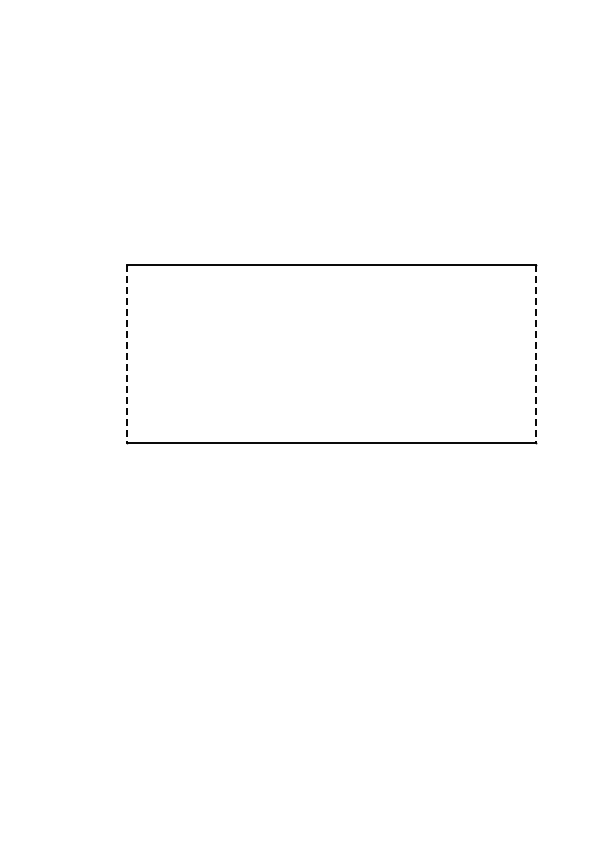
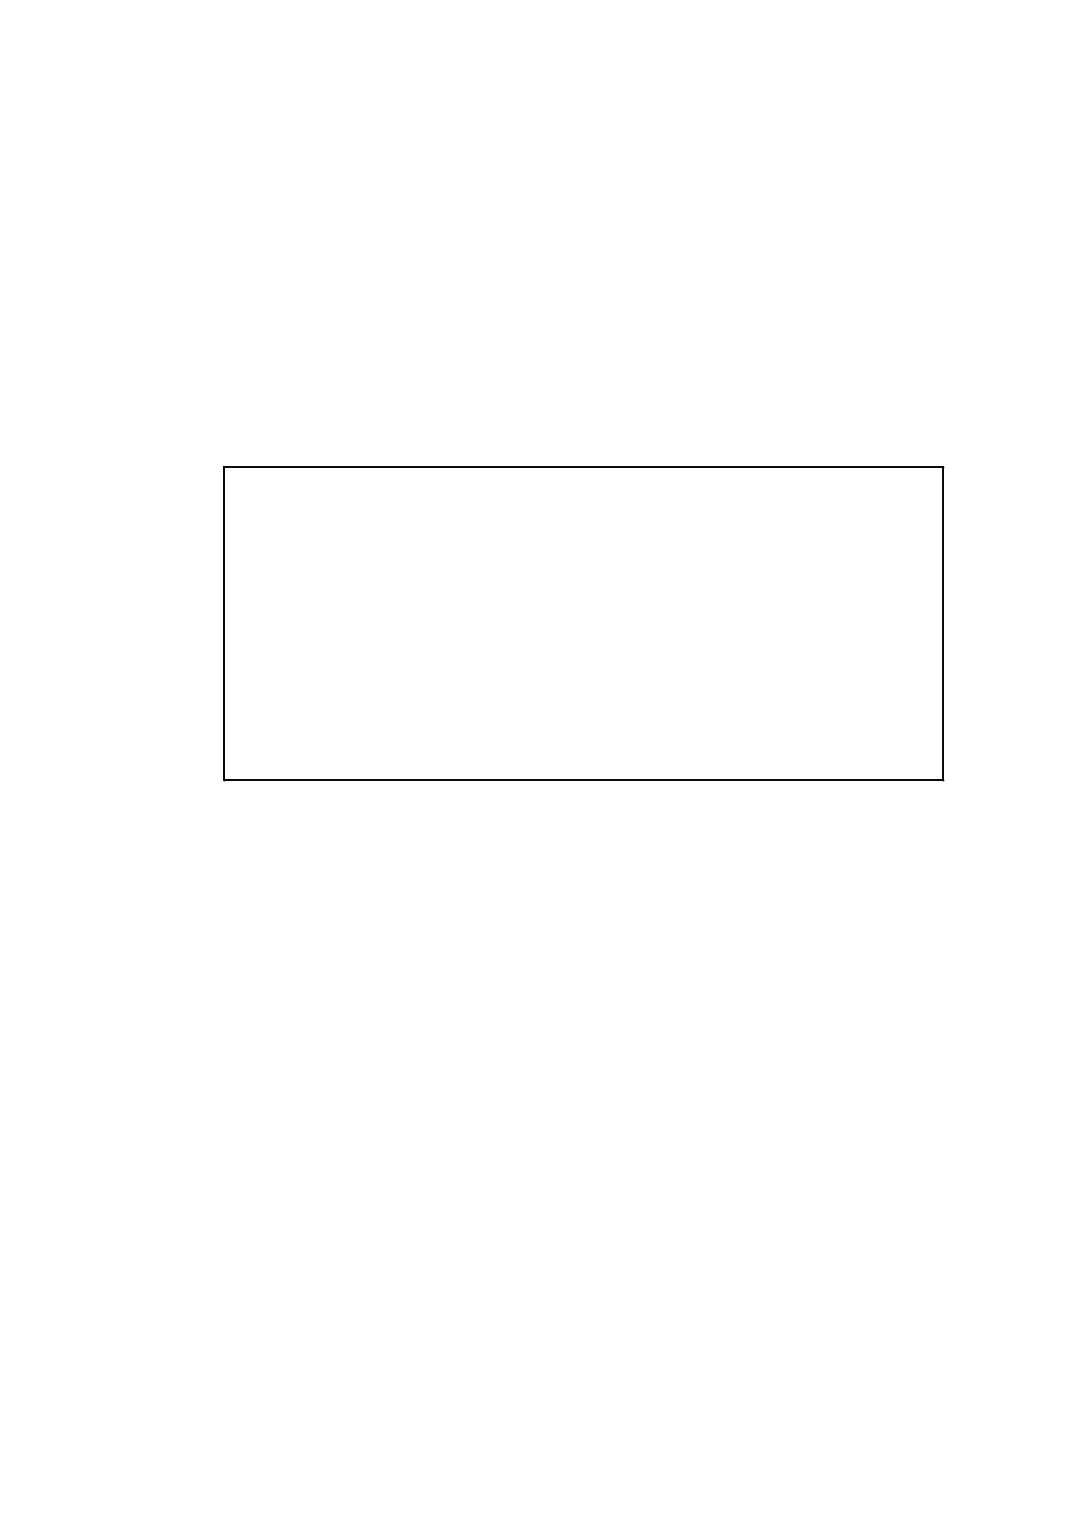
line: (127, 354) -> (224, 624), dashed -> solid
line: (535, 354) -> (942, 624), dashed -> solid

